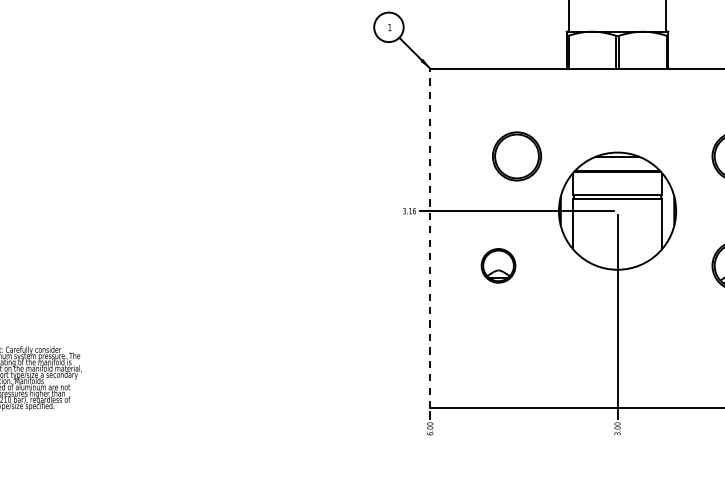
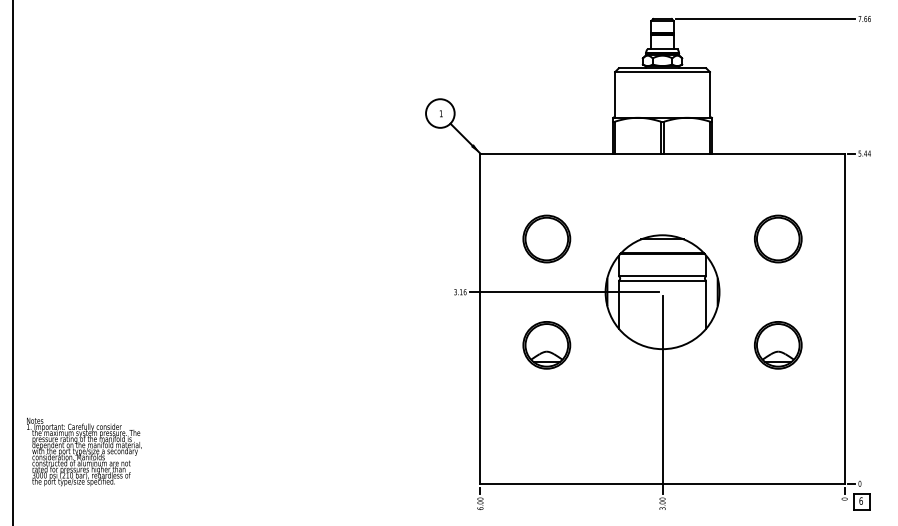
part: (516, 155) -> (546, 238), moved
line: (430, 238) -> (480, 318), dashed -> solid
part: (498, 265) -> (546, 345), size x1.43

